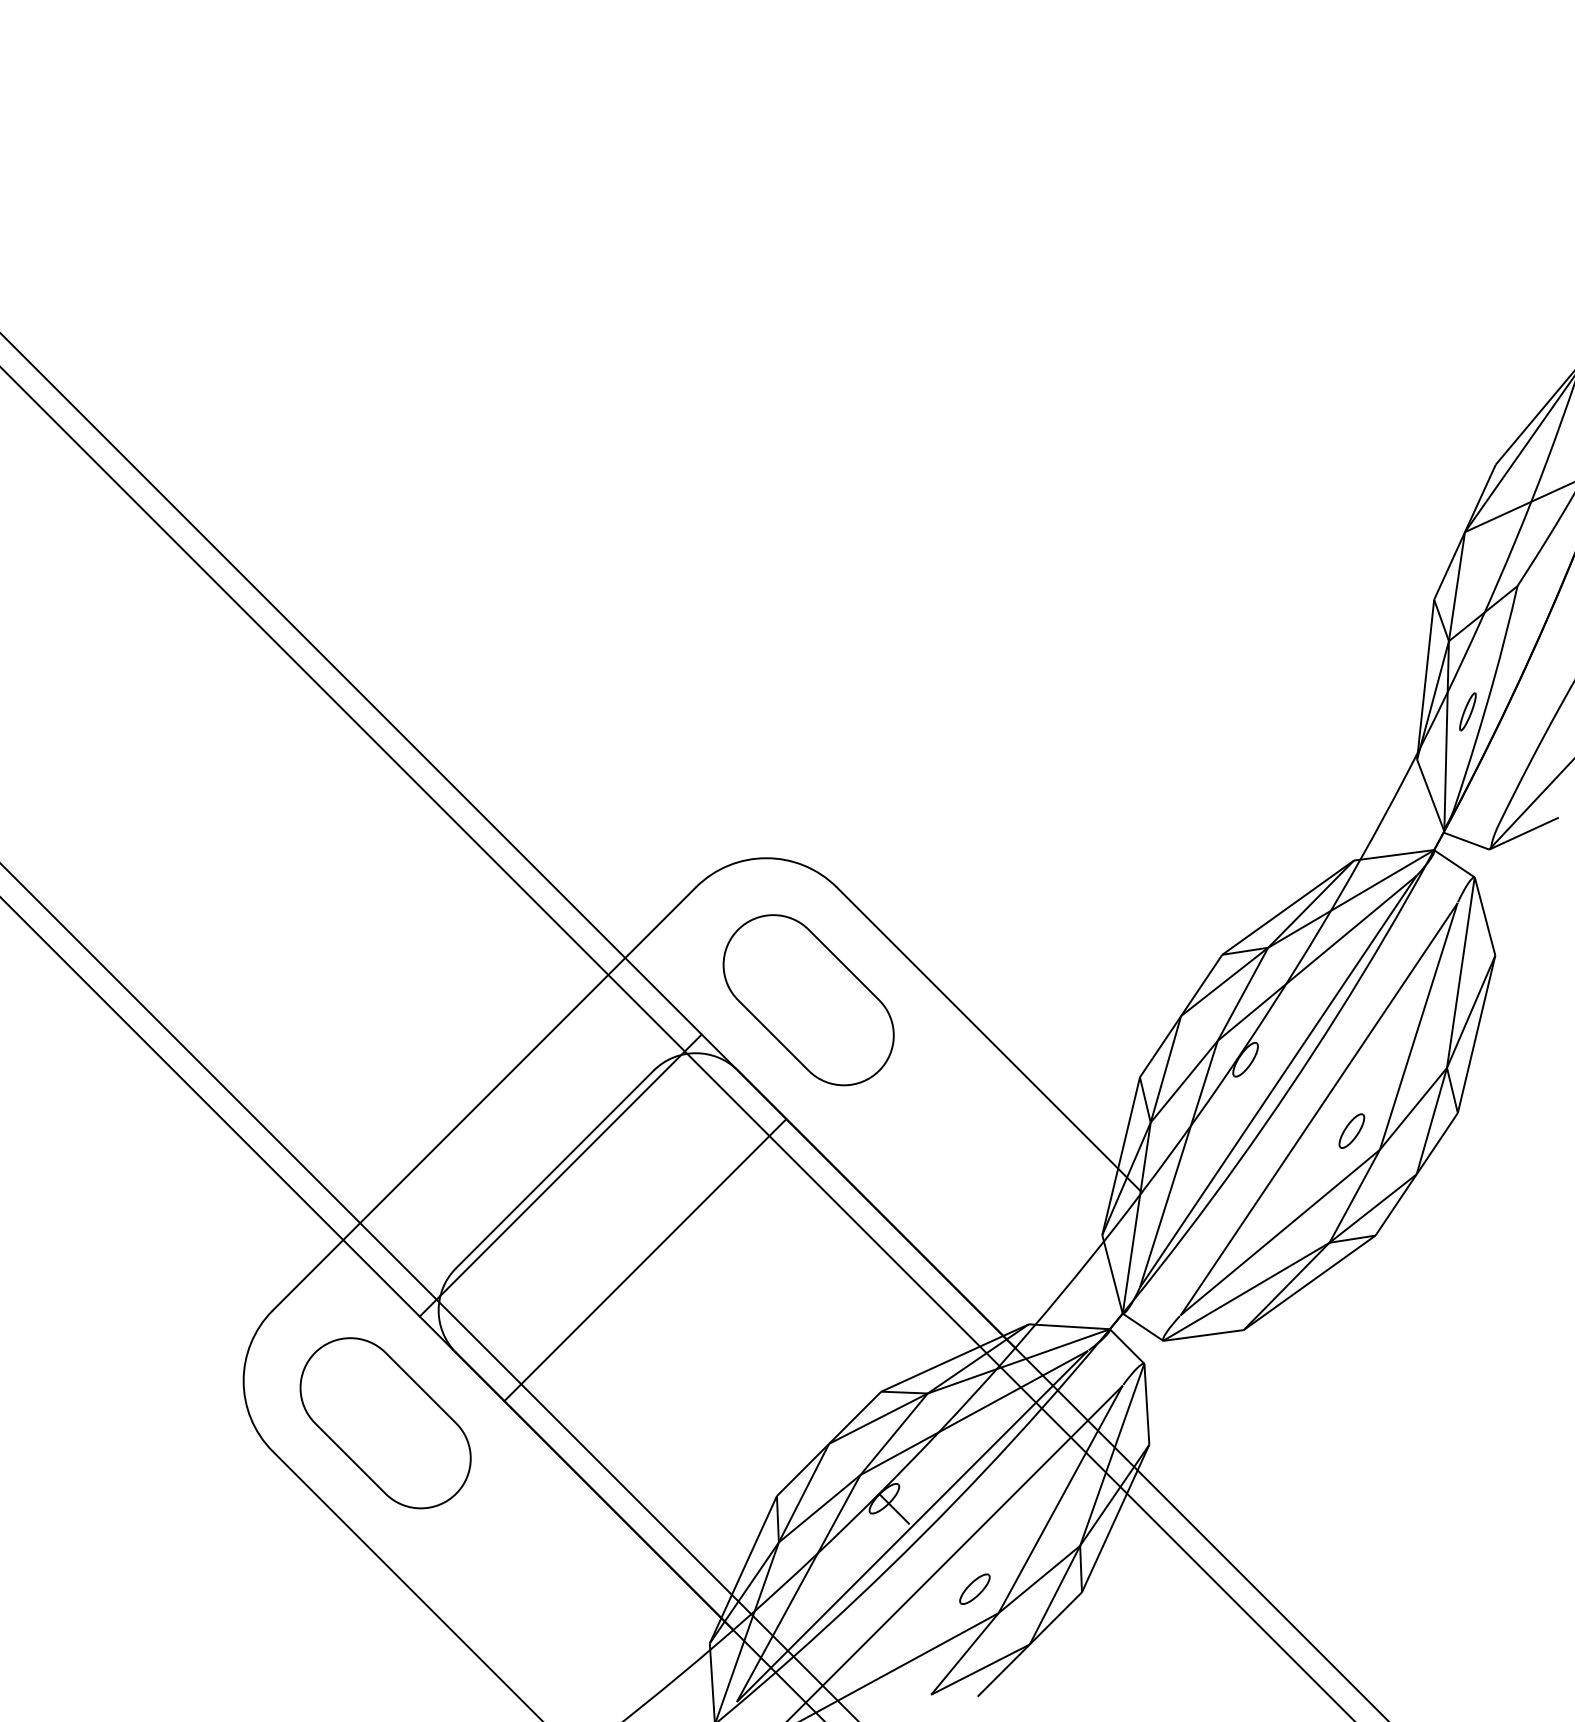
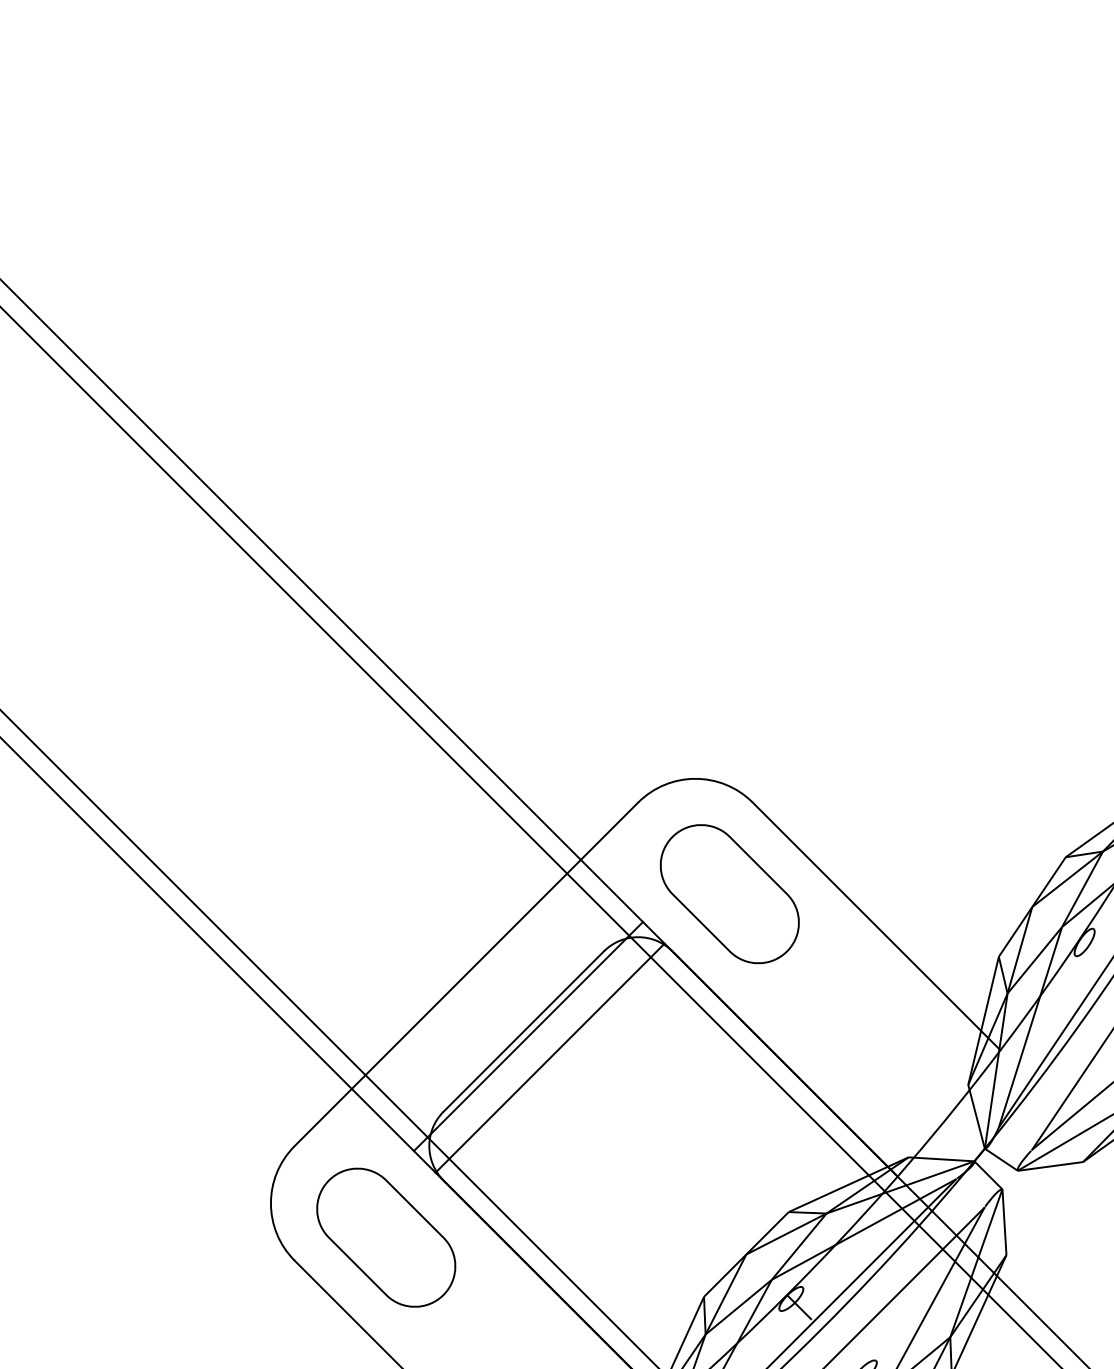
line: (645, 1260) -> (550, 1058), moved

